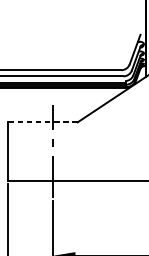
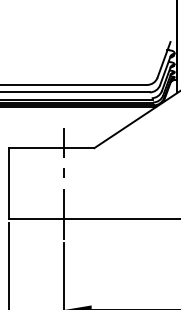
line: (42, 122) -> (51, 148), dashed -> solid

